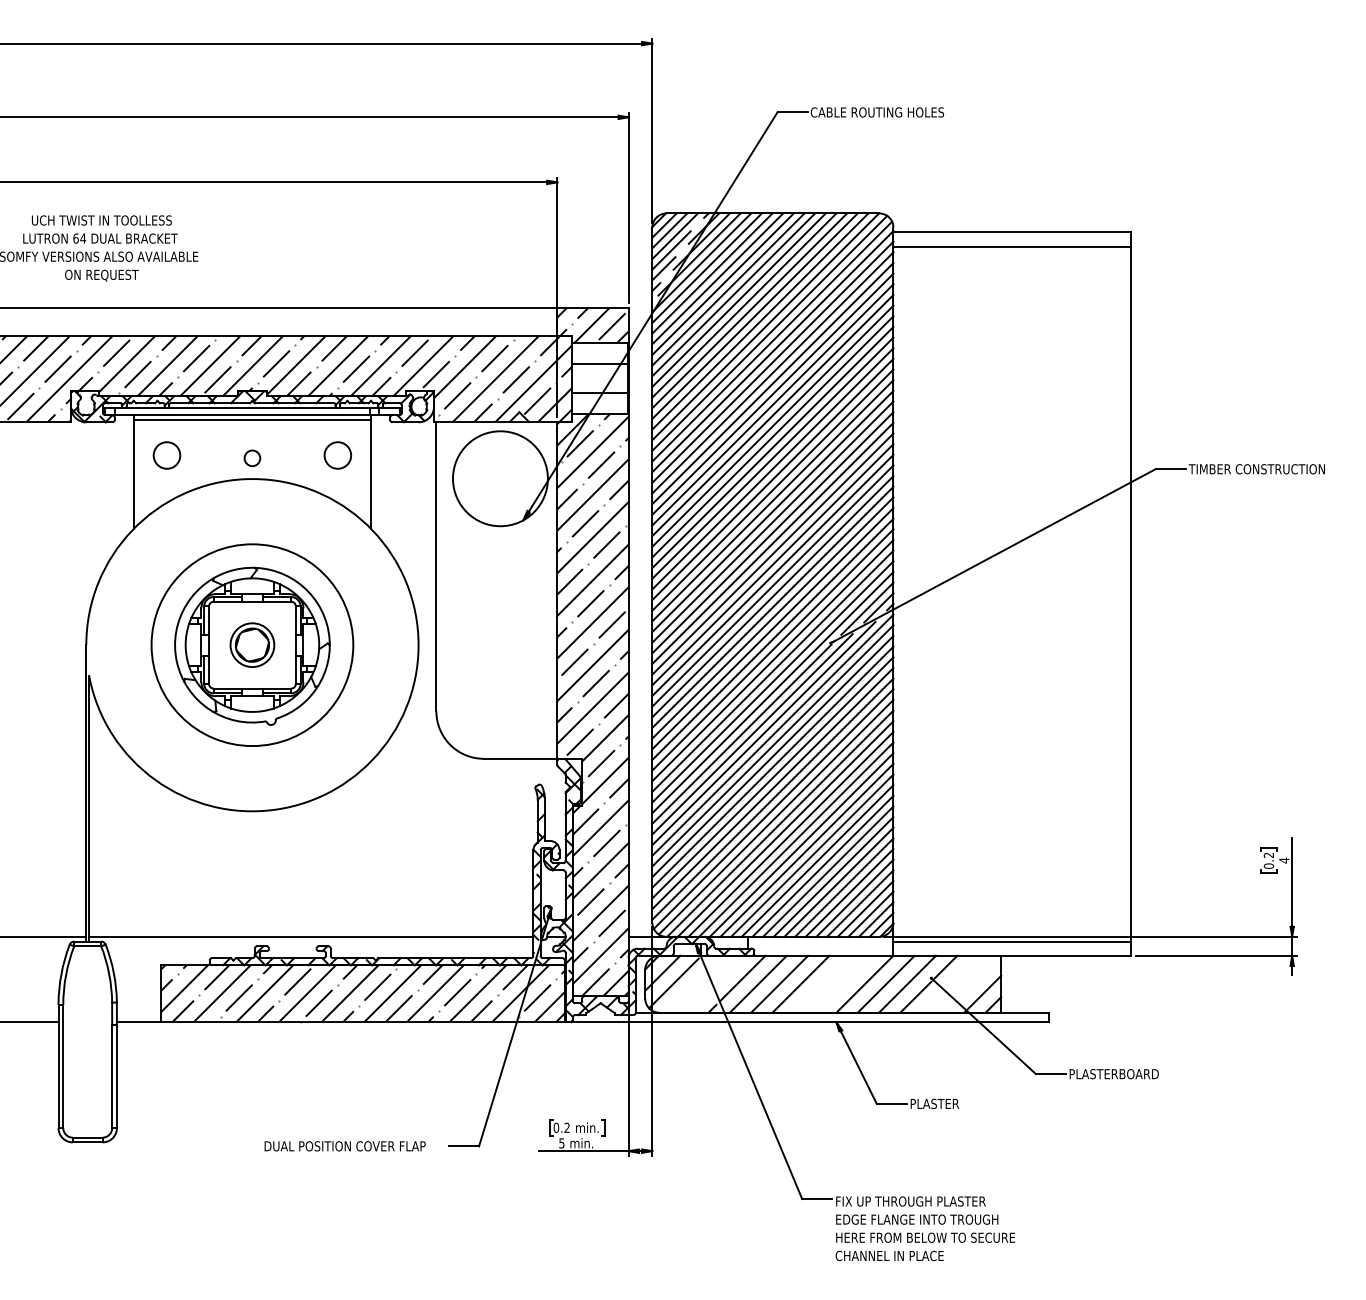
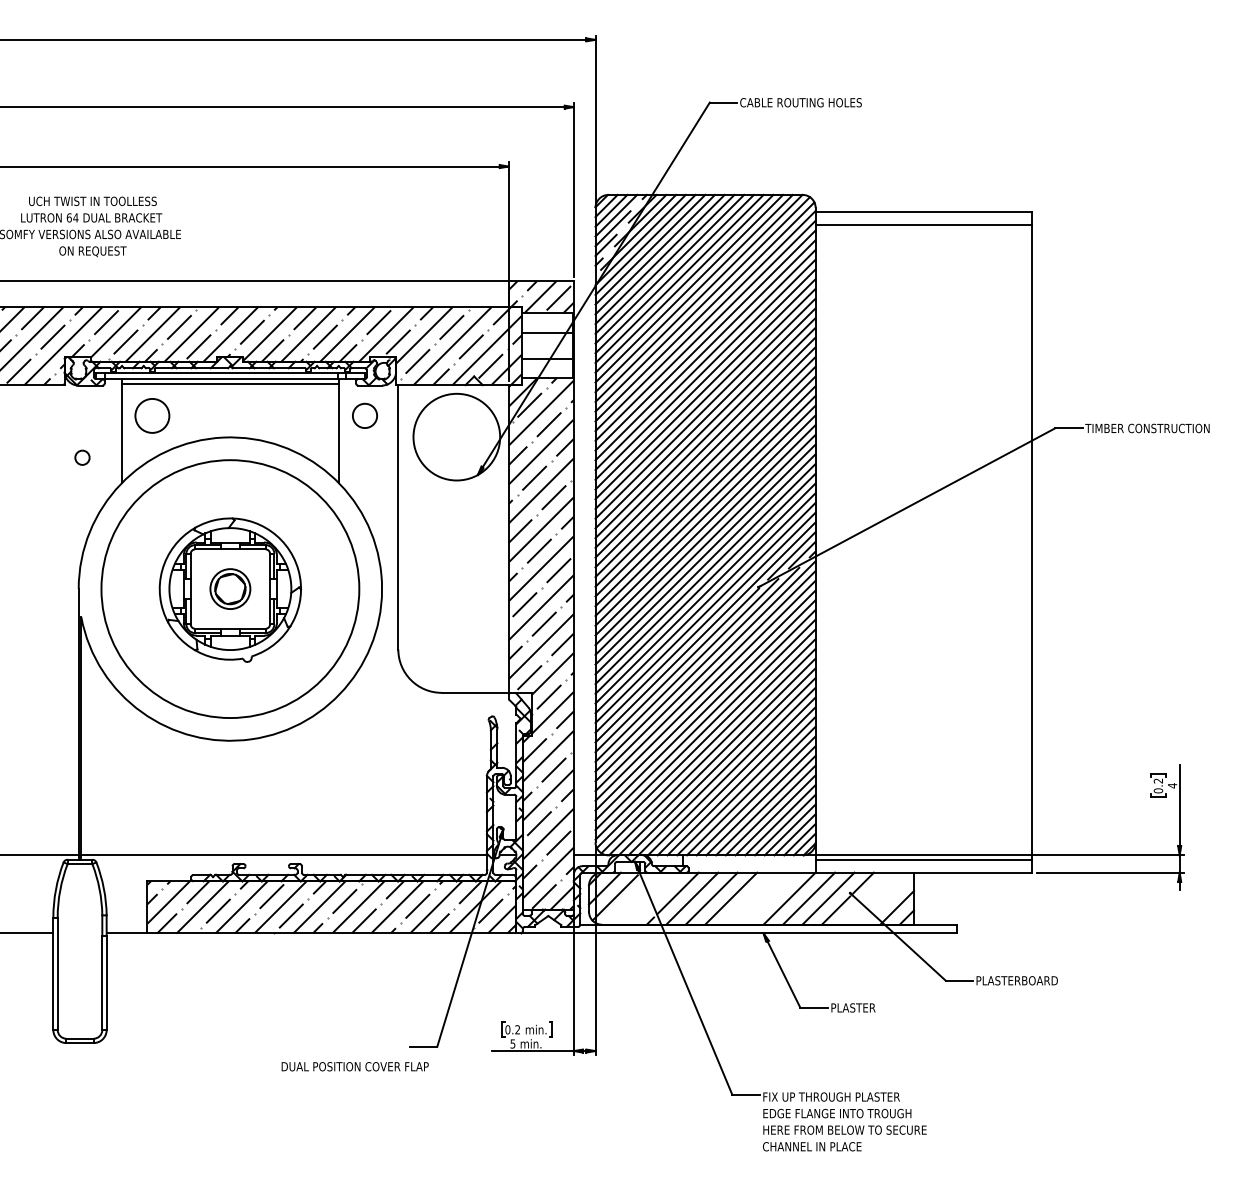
circle: (166, 455) -> (151, 415), size x1.4
circle: (337, 455) -> (364, 415), moved
circle: (252, 458) -> (82, 457), moved
circle: (252, 645) -> (230, 589), size x1.4
text: (344, 1146) -> (354, 1066), moved

